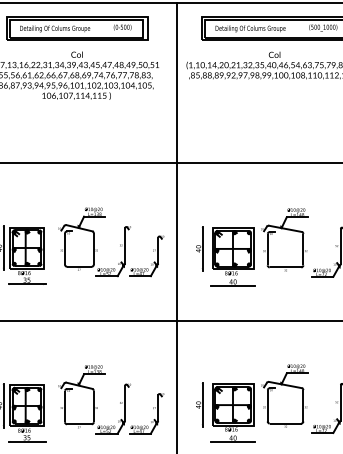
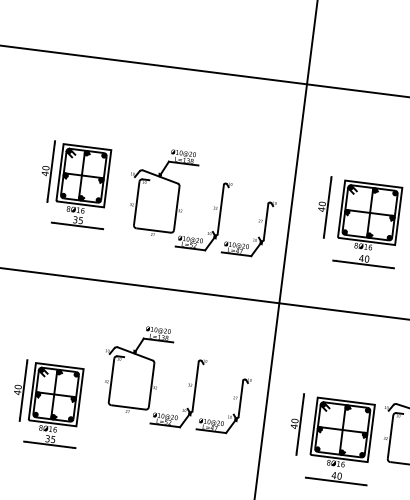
part: (120, 244) -> (214, 206), moved
part: (120, 402) -> (189, 384), moved

